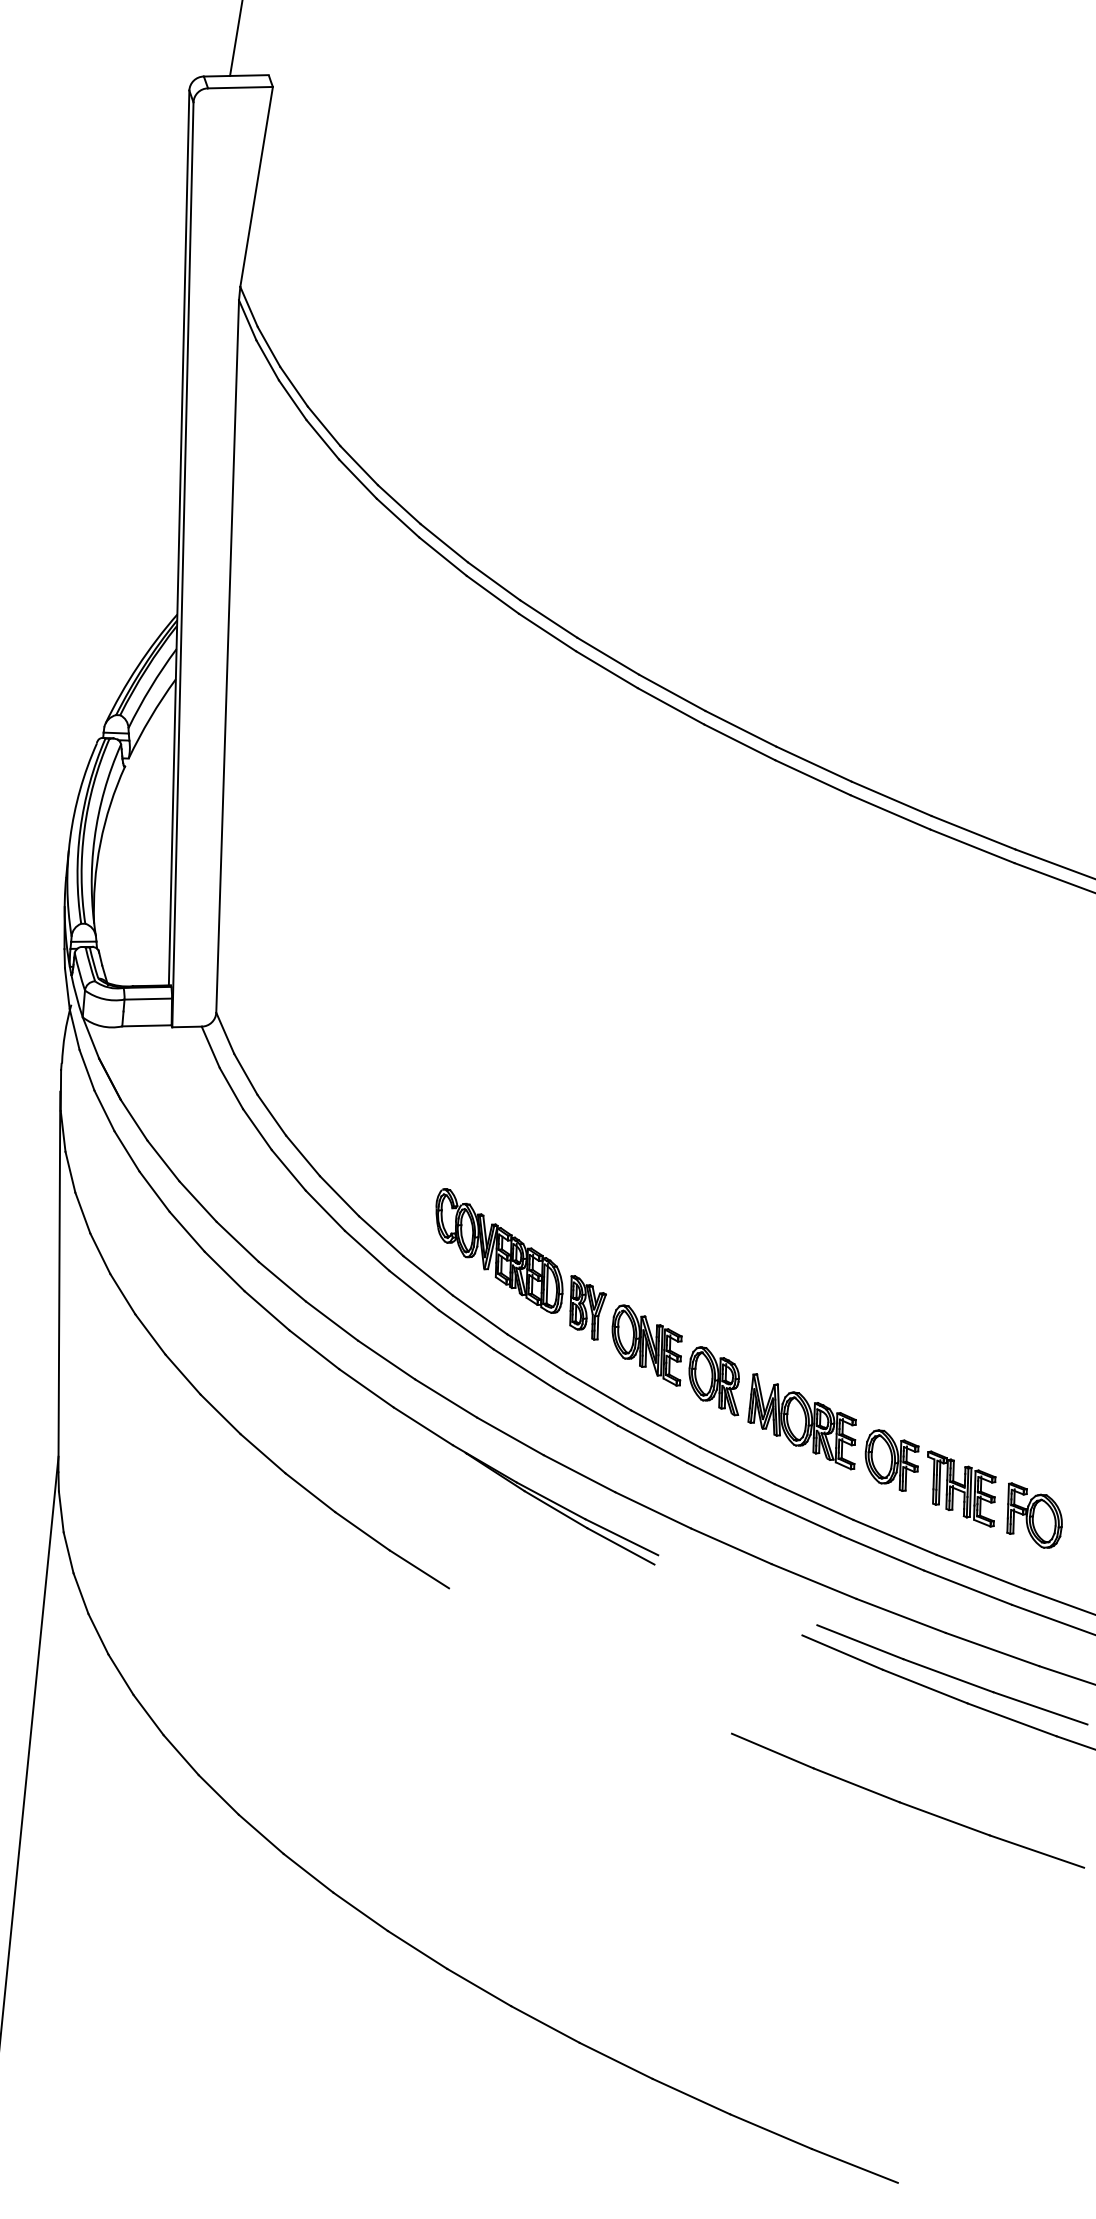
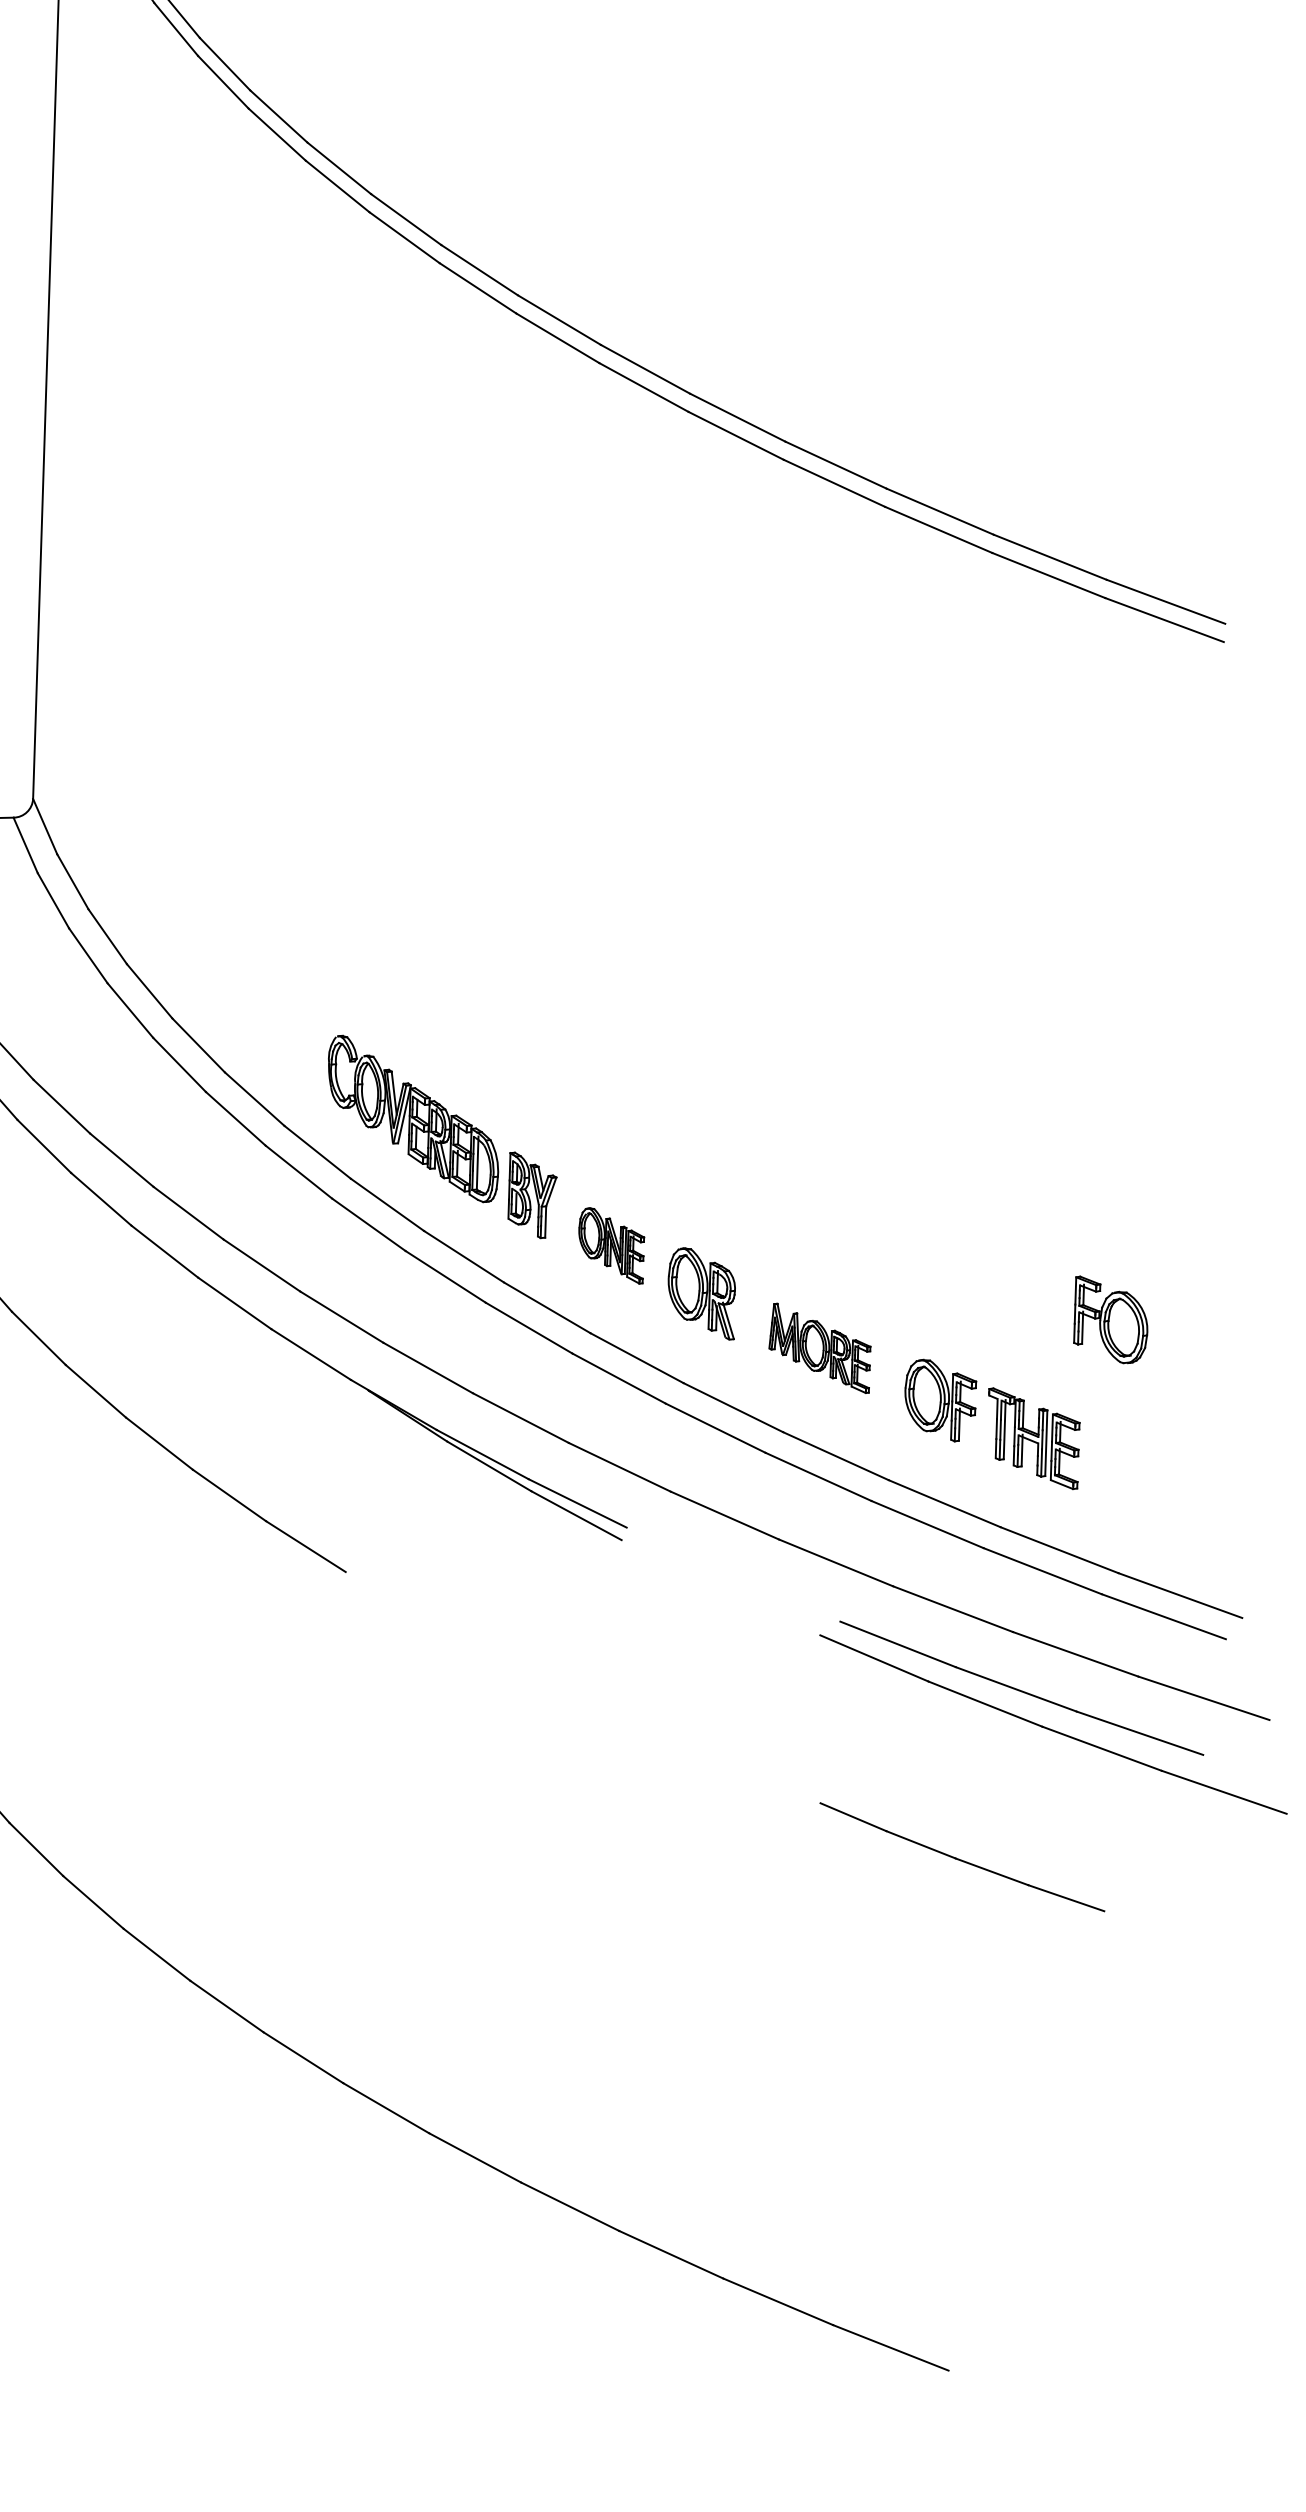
part: (646, 1345) -> (610, 1245), size x0.7
part: (801, 1421) -> (819, 1348), size x0.7
part: (1034, 1515) -> (1110, 1319), moved
part: (908, 1800) -> (962, 1857), size x0.6

